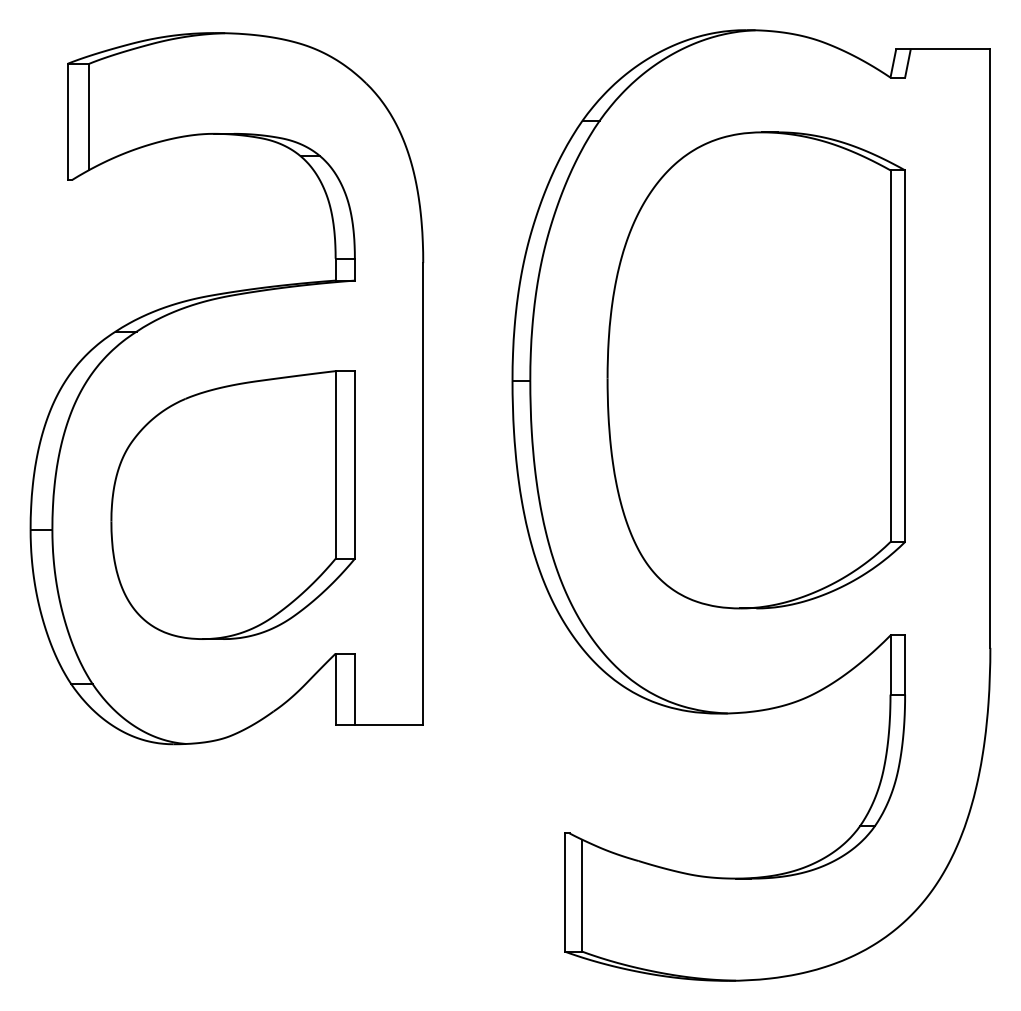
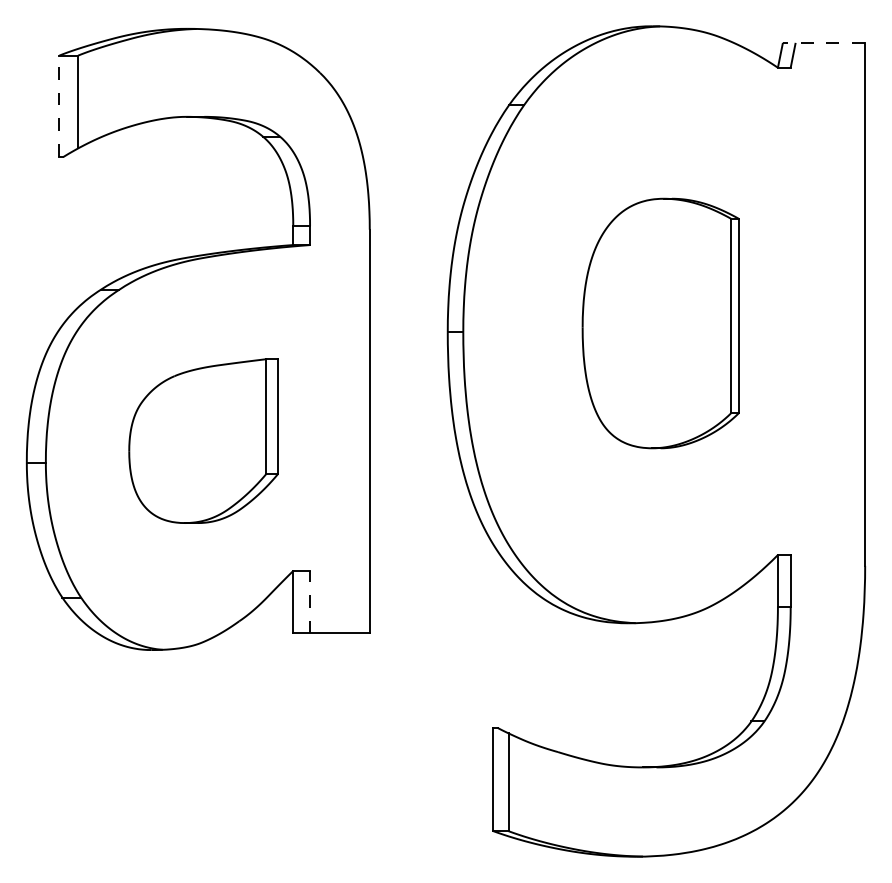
line: (942, 49) -> (823, 43), solid -> dashed
line: (67, 121) -> (59, 106), solid -> dashed
part: (755, 370) -> (660, 323), size x0.6
part: (232, 504) -> (203, 440), size x0.7
line: (354, 689) -> (309, 602), solid -> dashed

